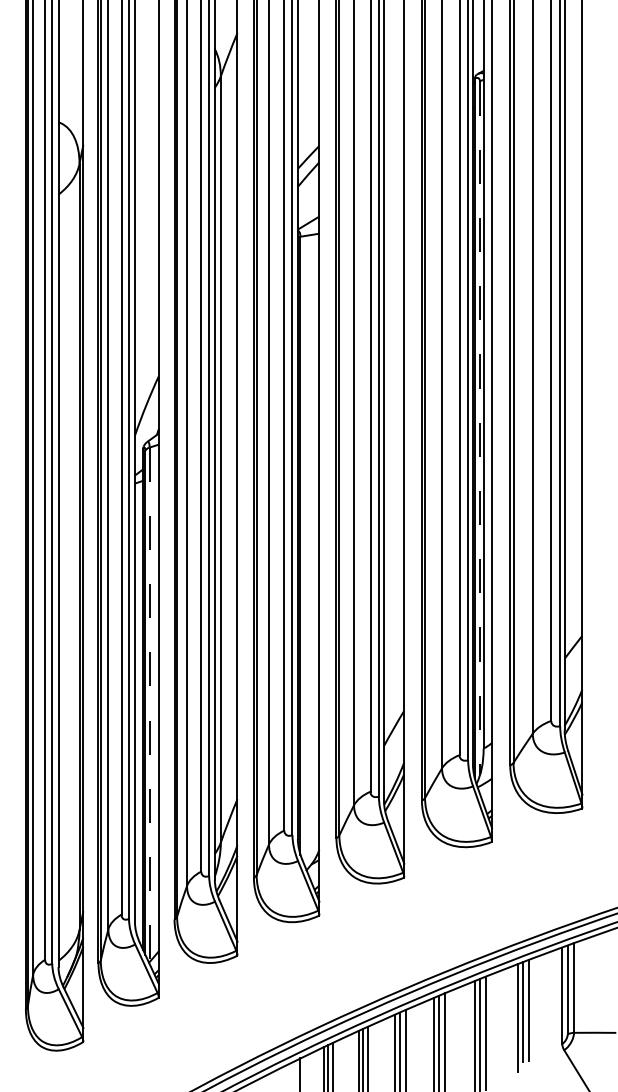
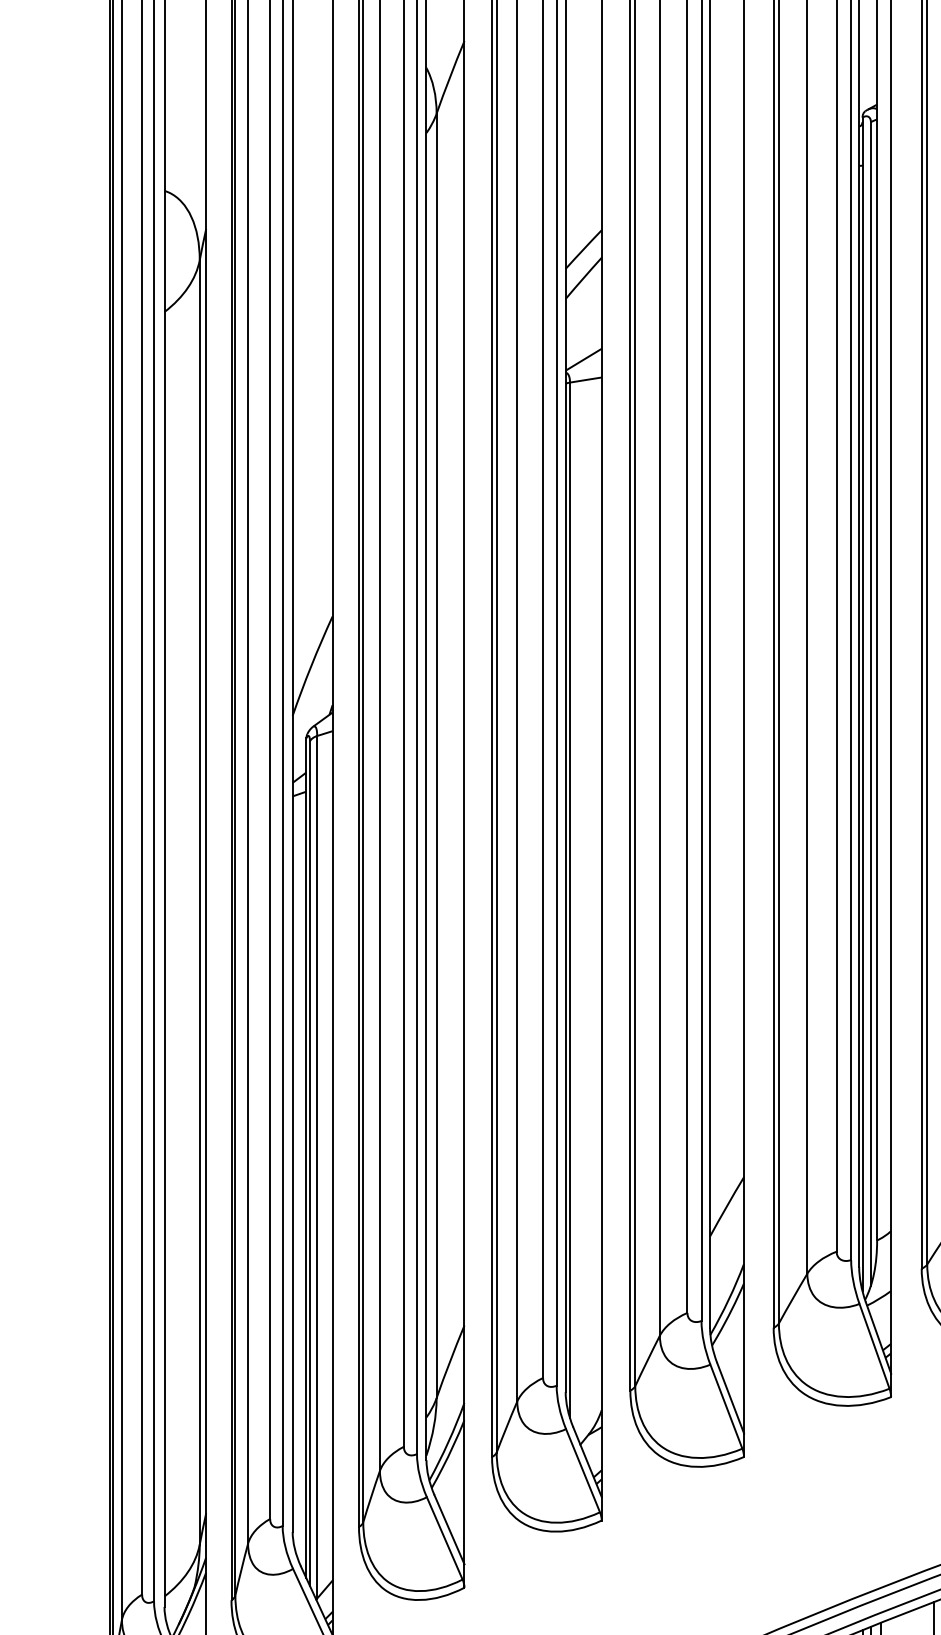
line: (479, 428) -> (870, 704), dashed -> solid
line: (149, 705) -> (317, 1168), dashed -> solid

